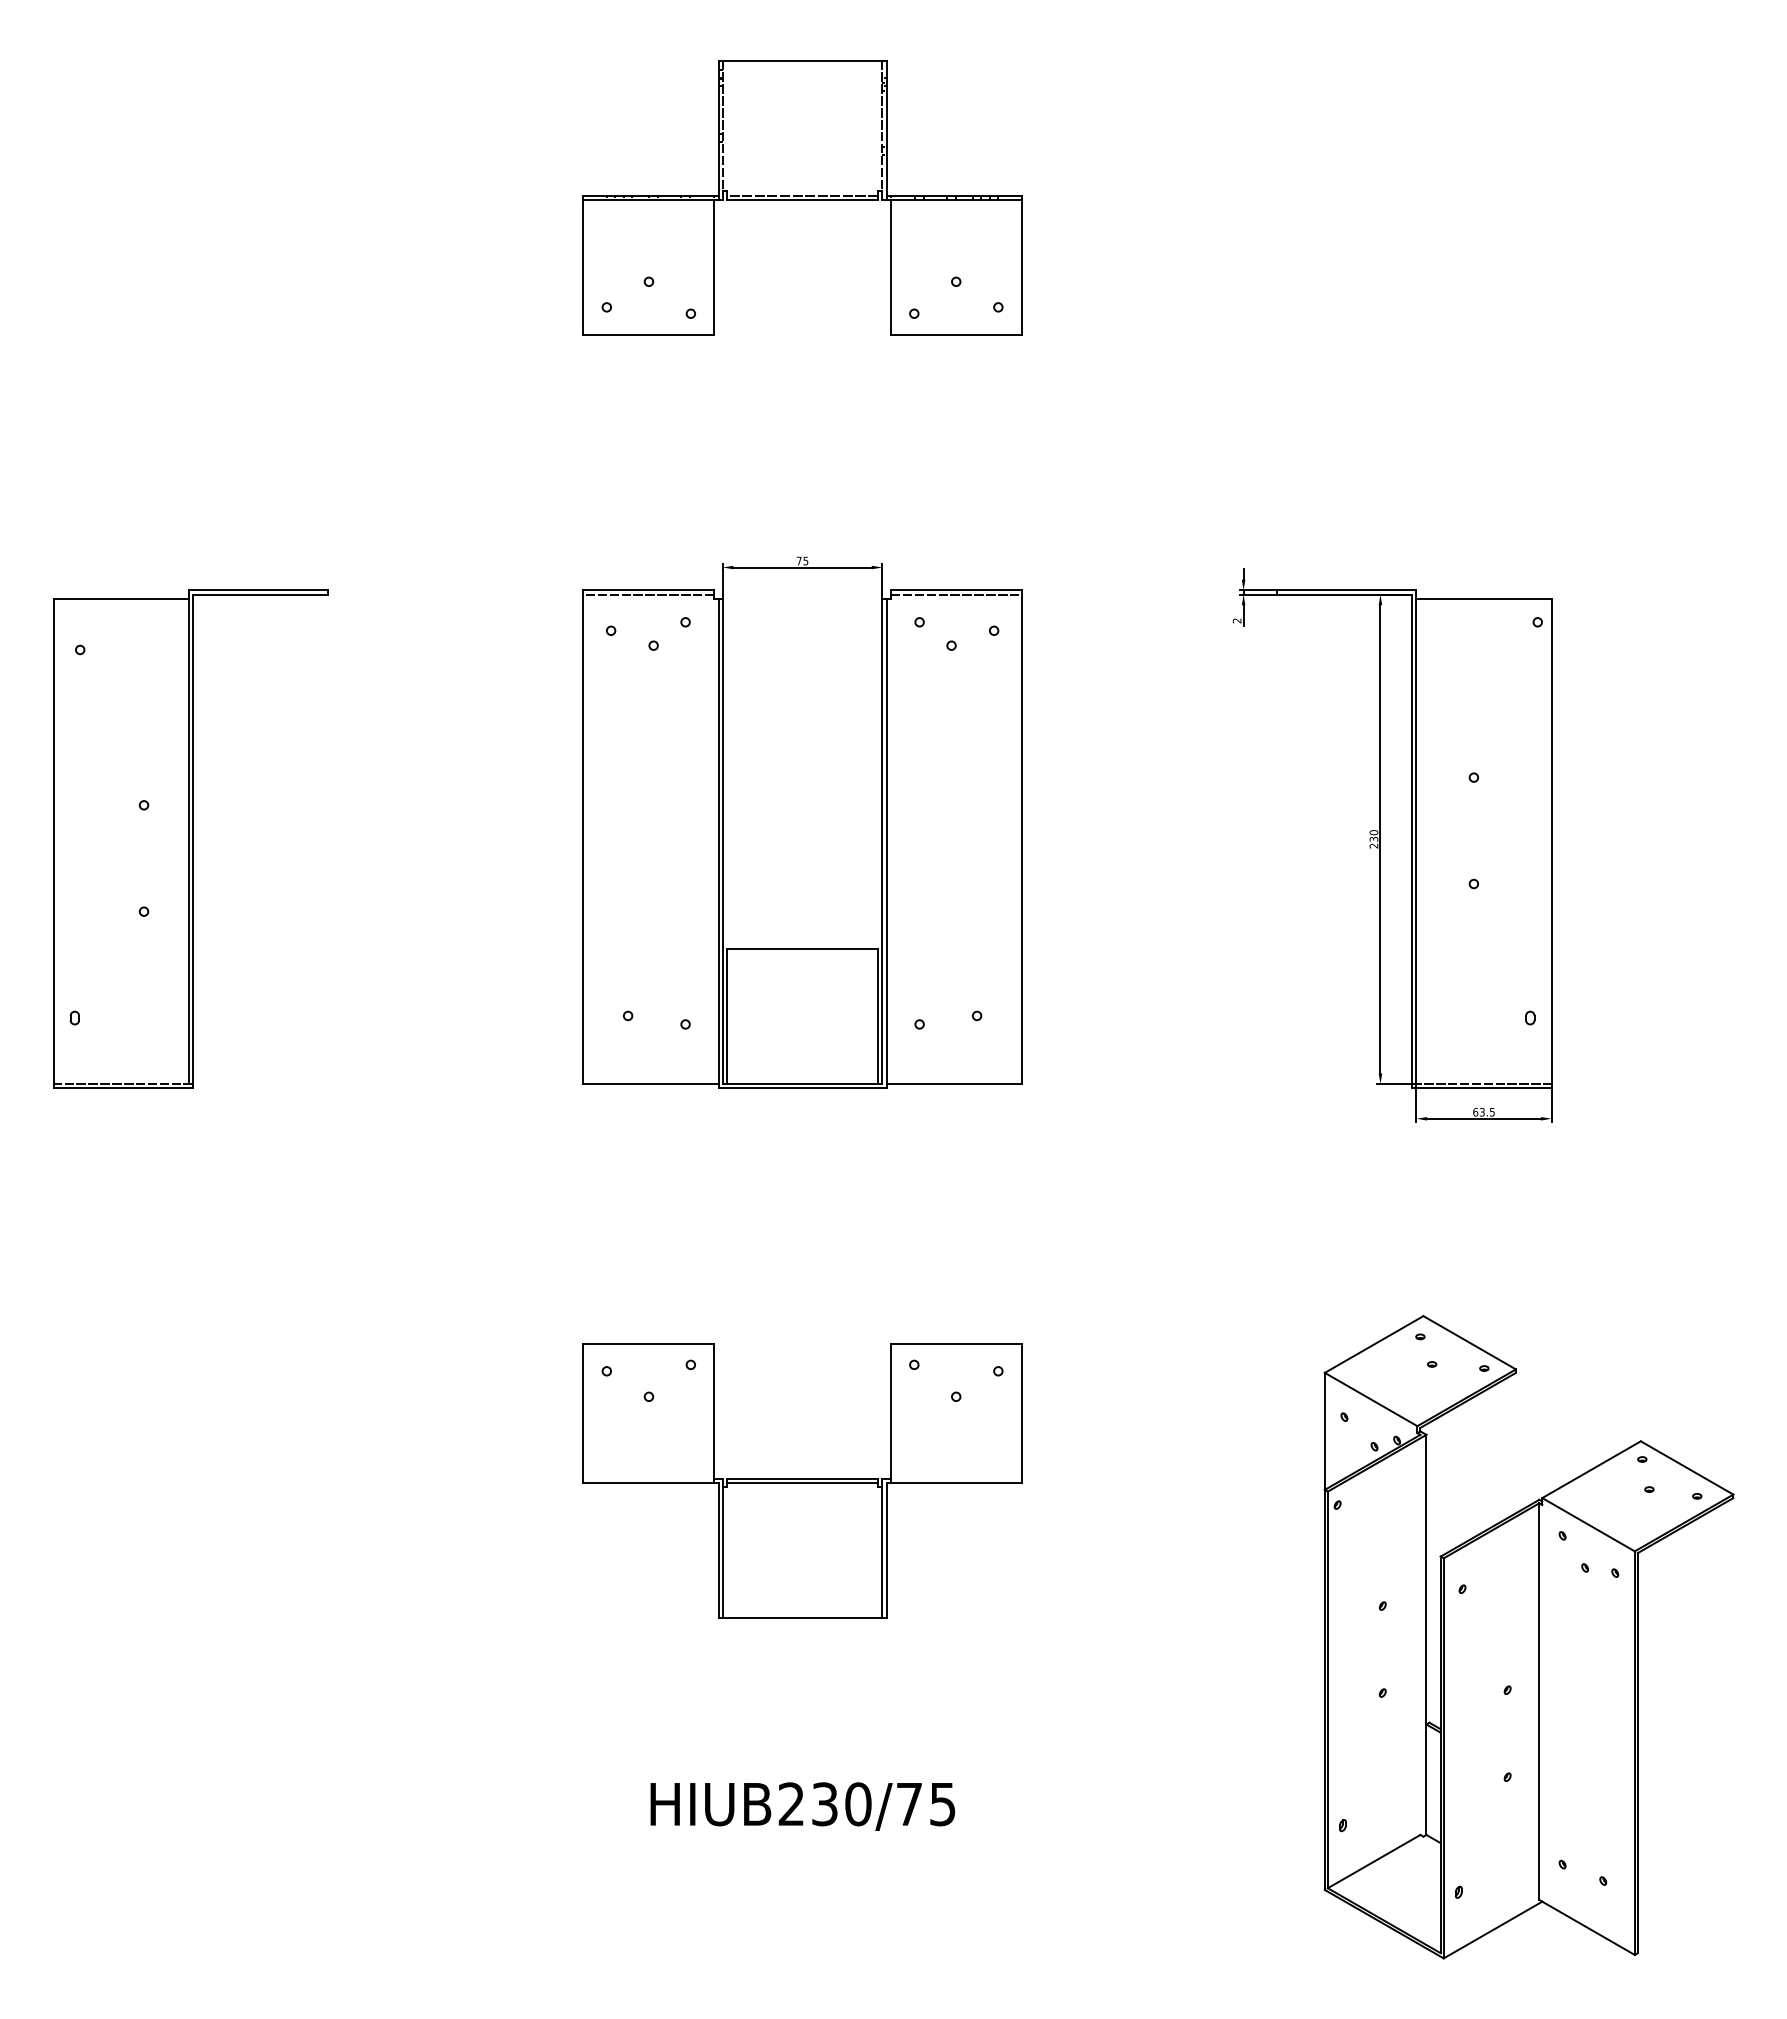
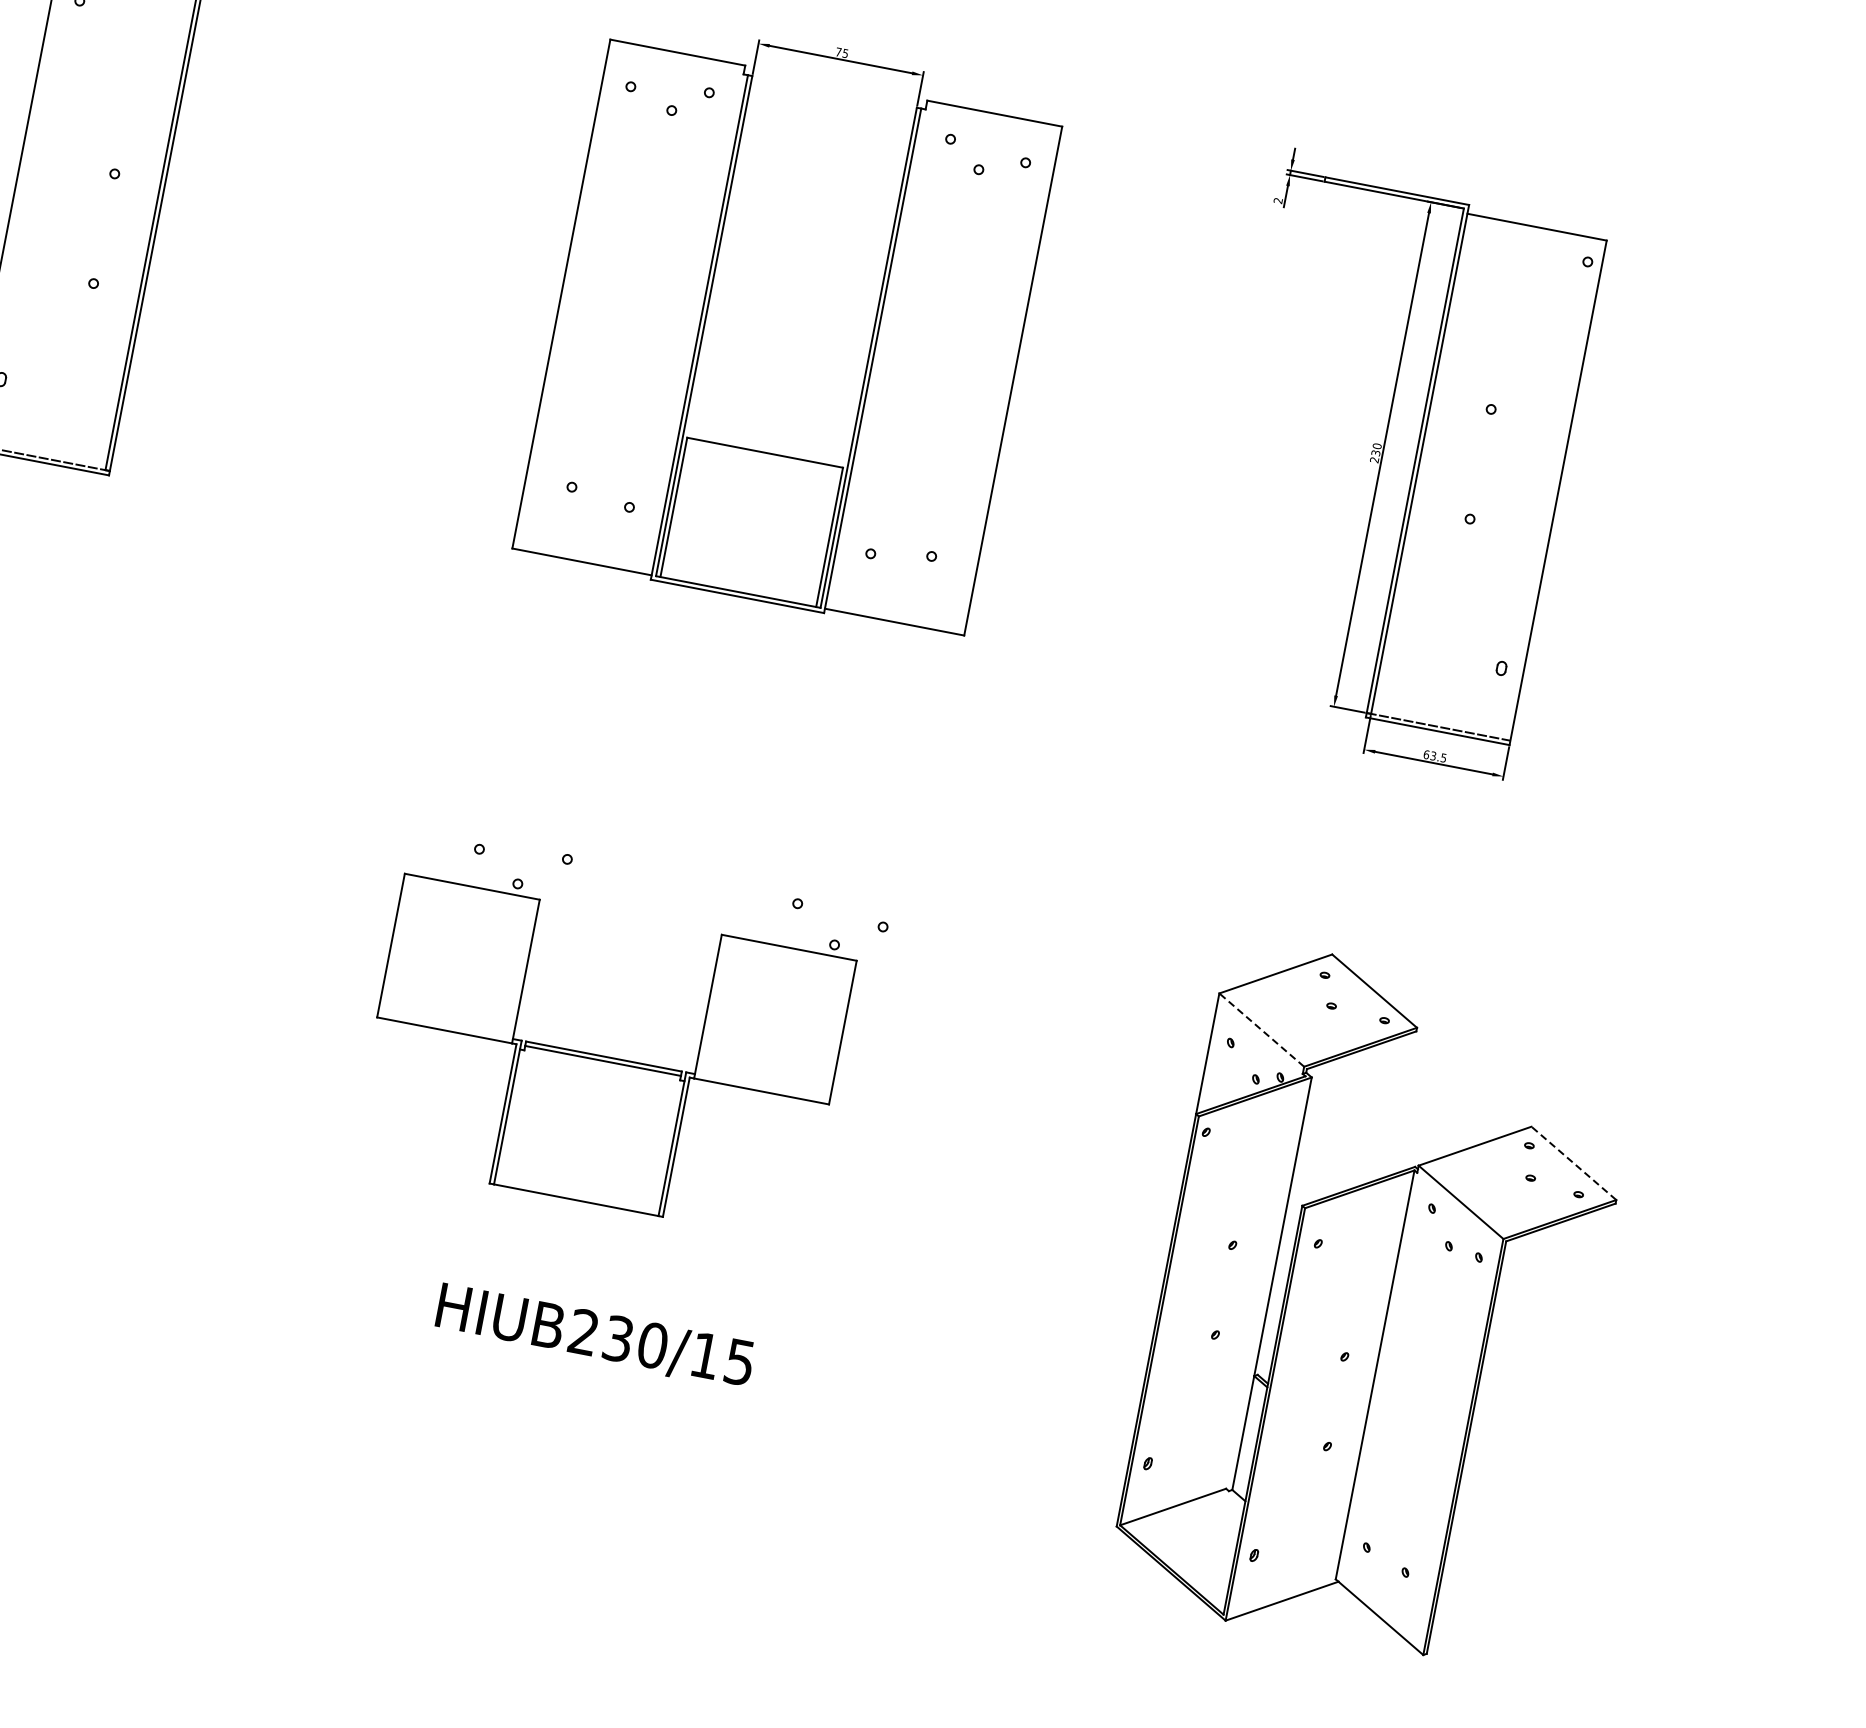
line: (648, 594) -> (676, 56), removed
line: (955, 594) -> (993, 117), removed
line: (1370, 1399) -> (1261, 1029), solid -> dashed
line: (1686, 1467) -> (1573, 1162), solid -> dashed
part: (802, 1480) -> (603, 1058), moved
text: (909, 1804) -> (705, 1355), HIUB230/75 -> HIUB230/15

